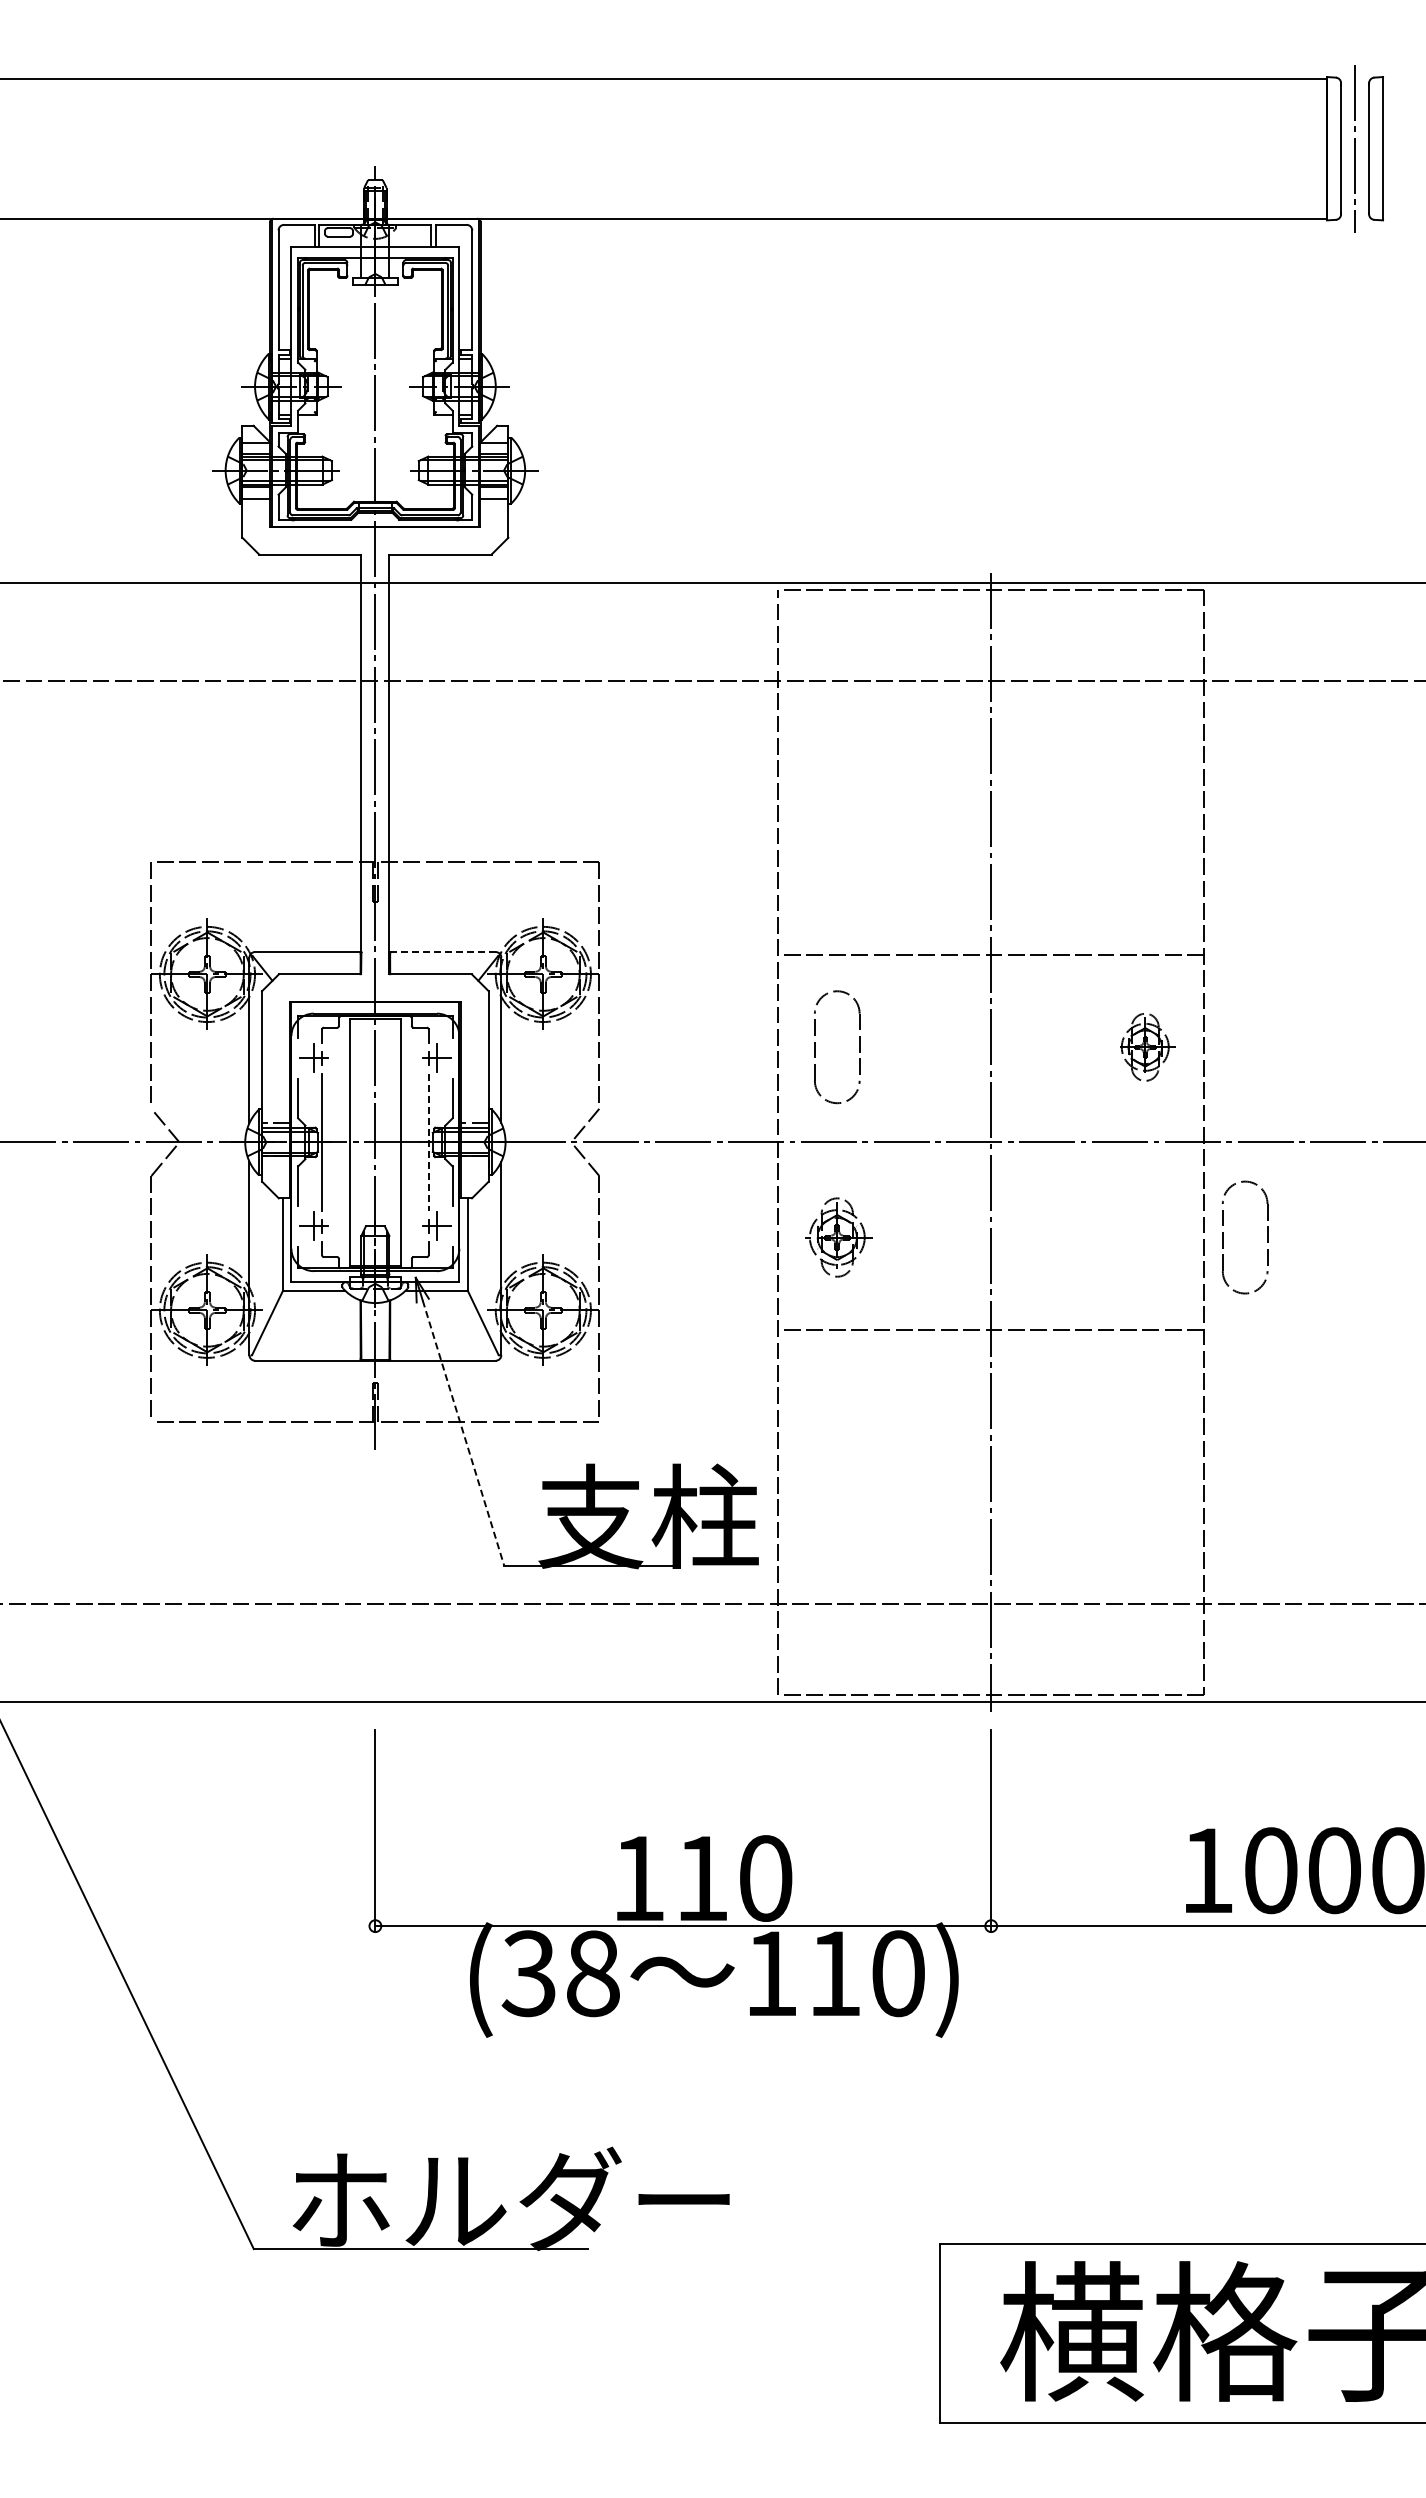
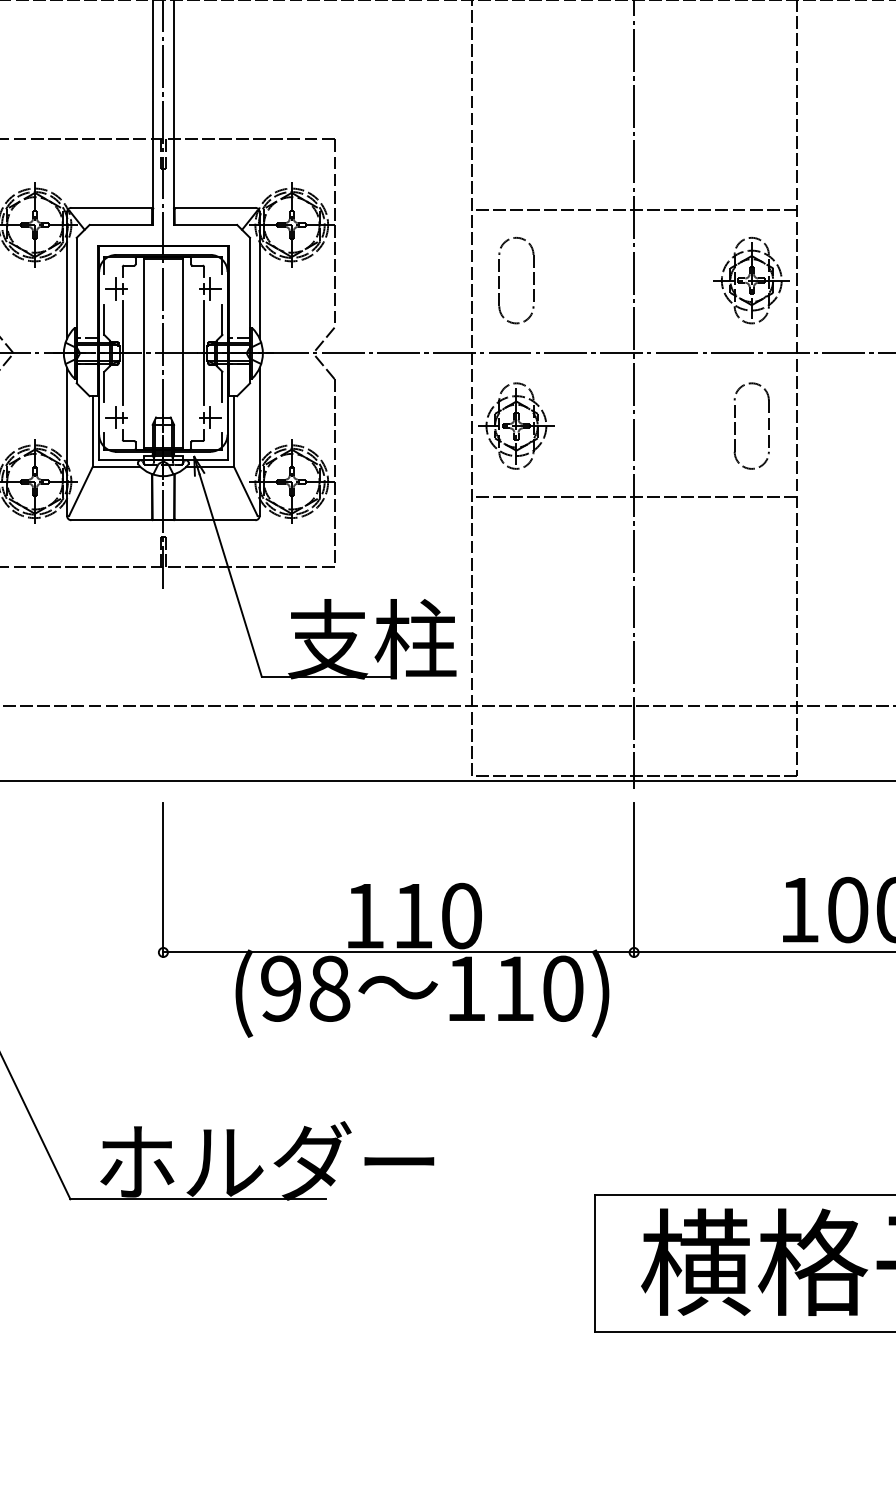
line: (442, 952) -> (214, 208), dashed -> solid
part: (1145, 1047) -> (752, 280), size x1.67
line: (428, 1142) -> (203, 353), dashed -> solid
part: (837, 1237) -> (516, 426), size x1.43
part: (1223, 1237) -> (735, 426), moved
line: (463, 1433) -> (230, 575), dashed -> solid
text: (528, 1973) -> (280, 988), (38 -> (98

